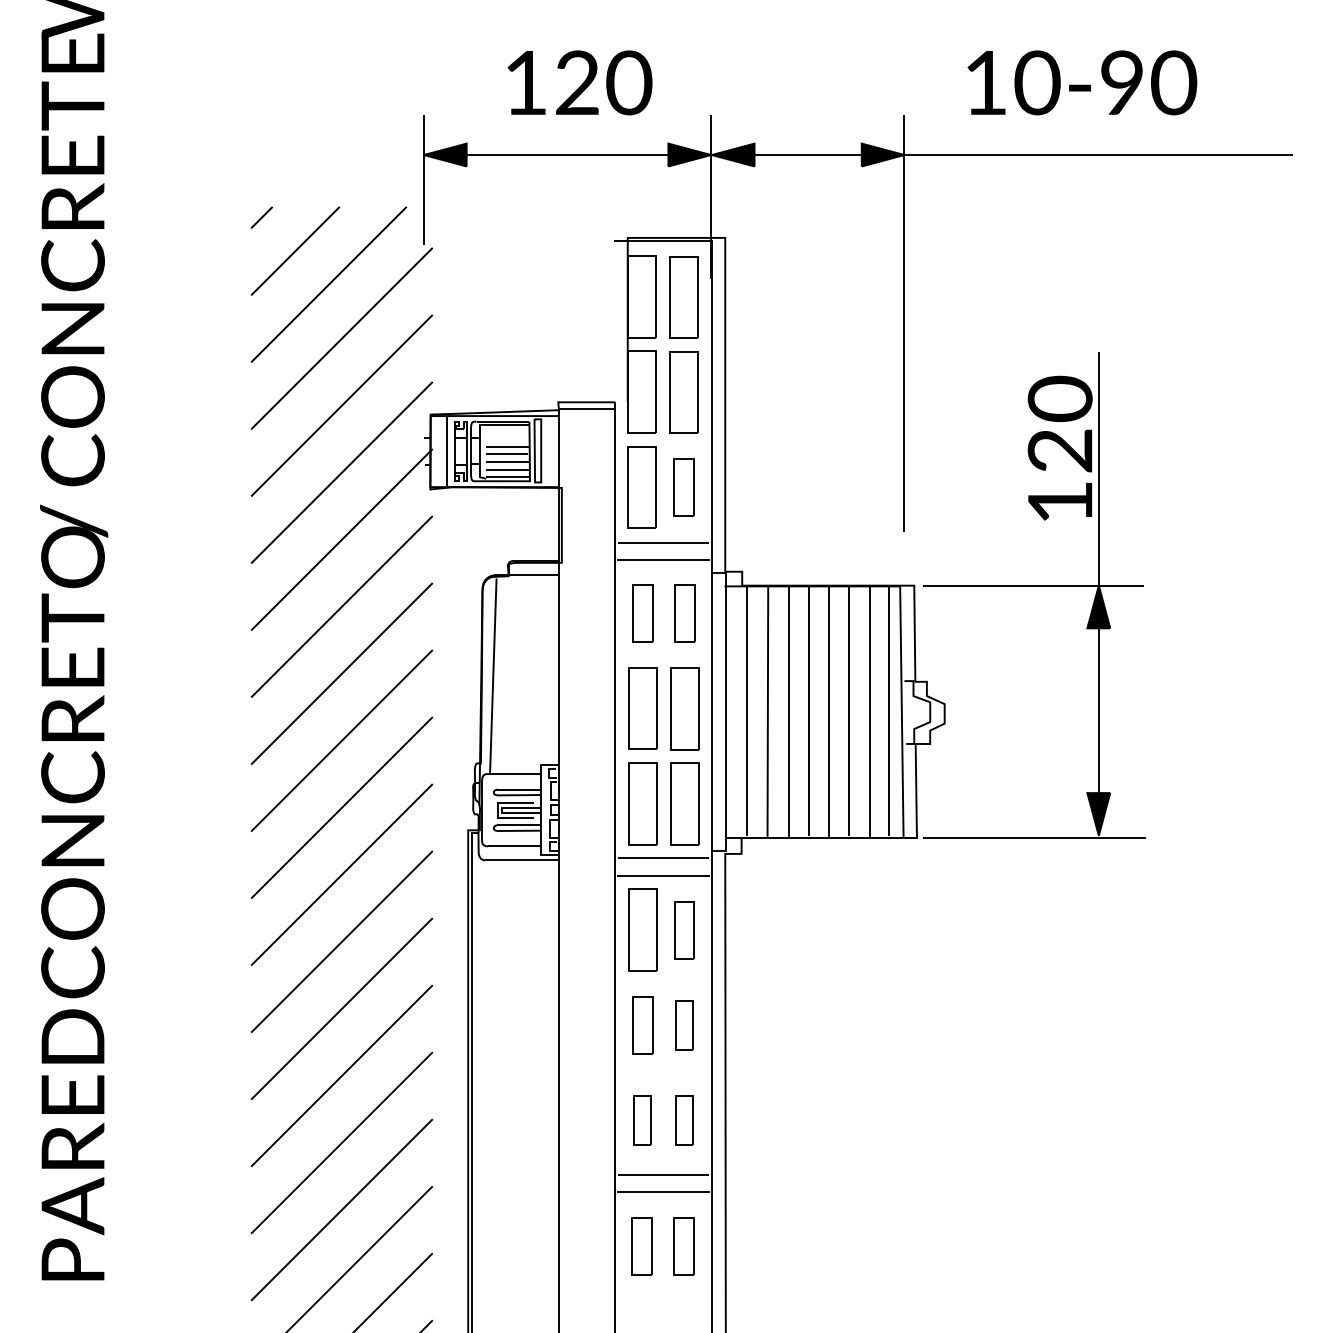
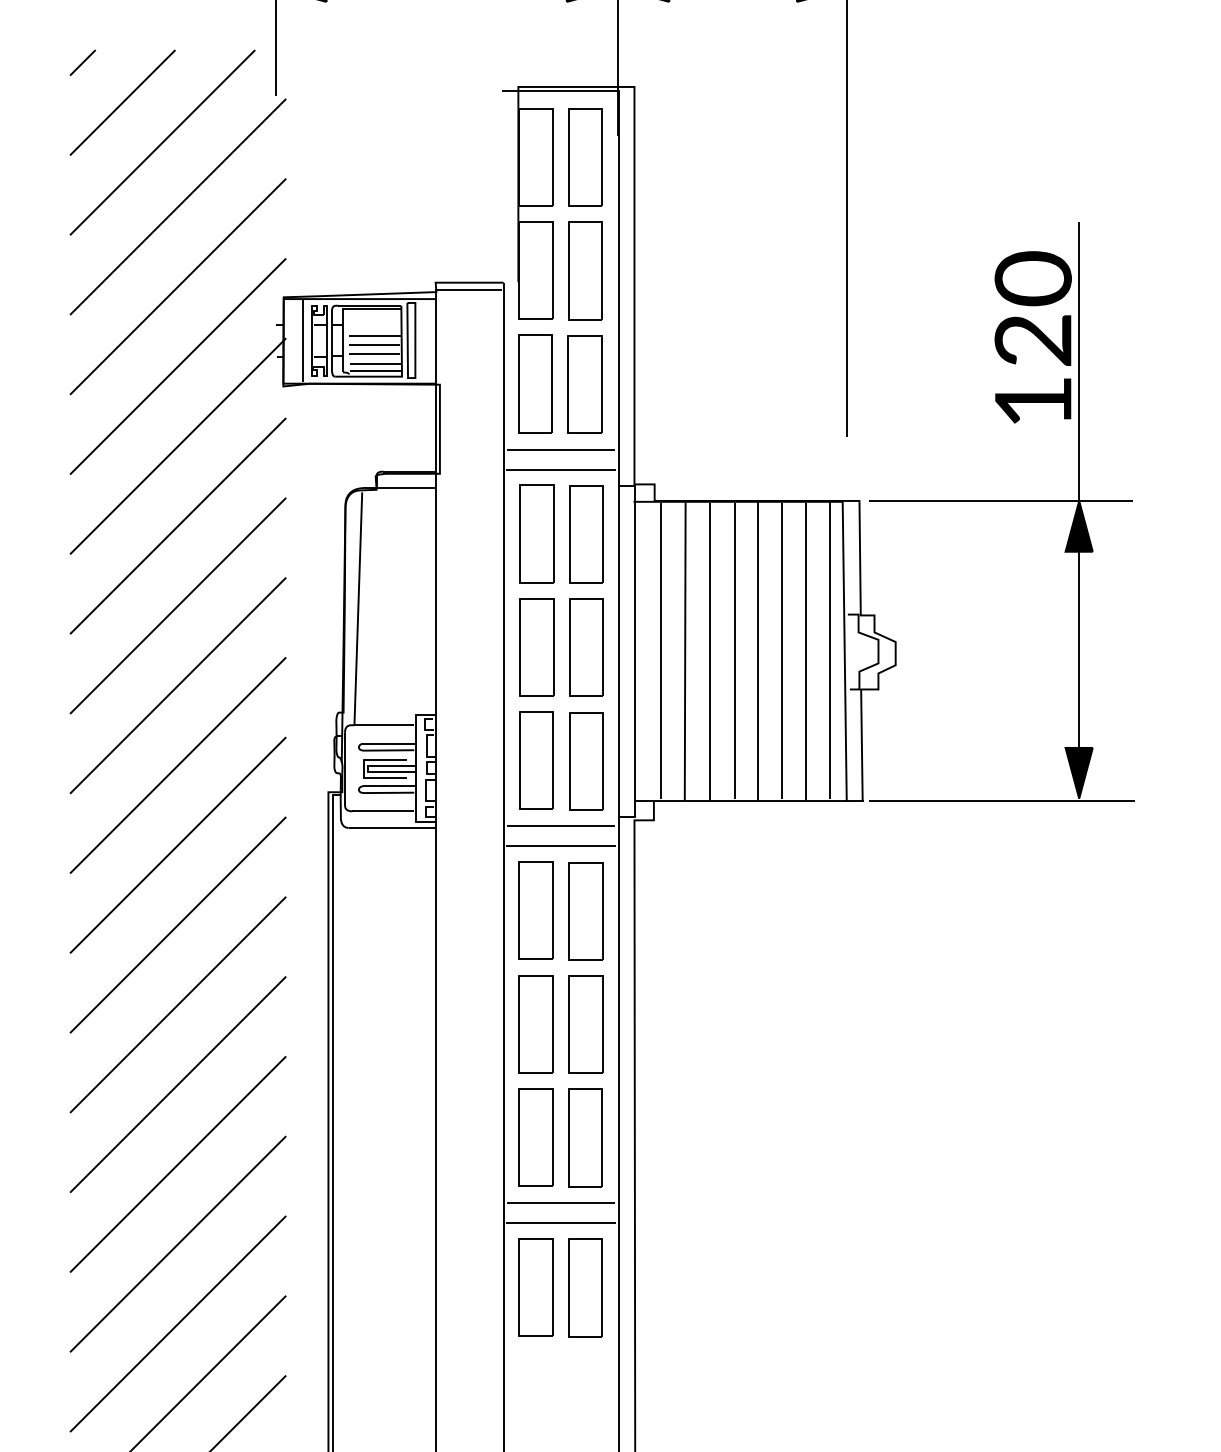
part: (683, 487) -> (584, 384), size x1.43
part: (642, 613) -> (535, 534), size x1.43
part: (684, 613) -> (585, 534), size x1.43
part: (684, 929) -> (585, 910), size x1.43
part: (642, 1024) -> (535, 1023), size x1.43
part: (684, 1025) -> (585, 1024), size x1.67
part: (641, 1120) -> (534, 1137), size x1.67
part: (683, 1120) -> (584, 1137), size x1.67
part: (641, 1246) -> (534, 1287), size x1.43
part: (683, 1246) -> (584, 1287), size x1.43

